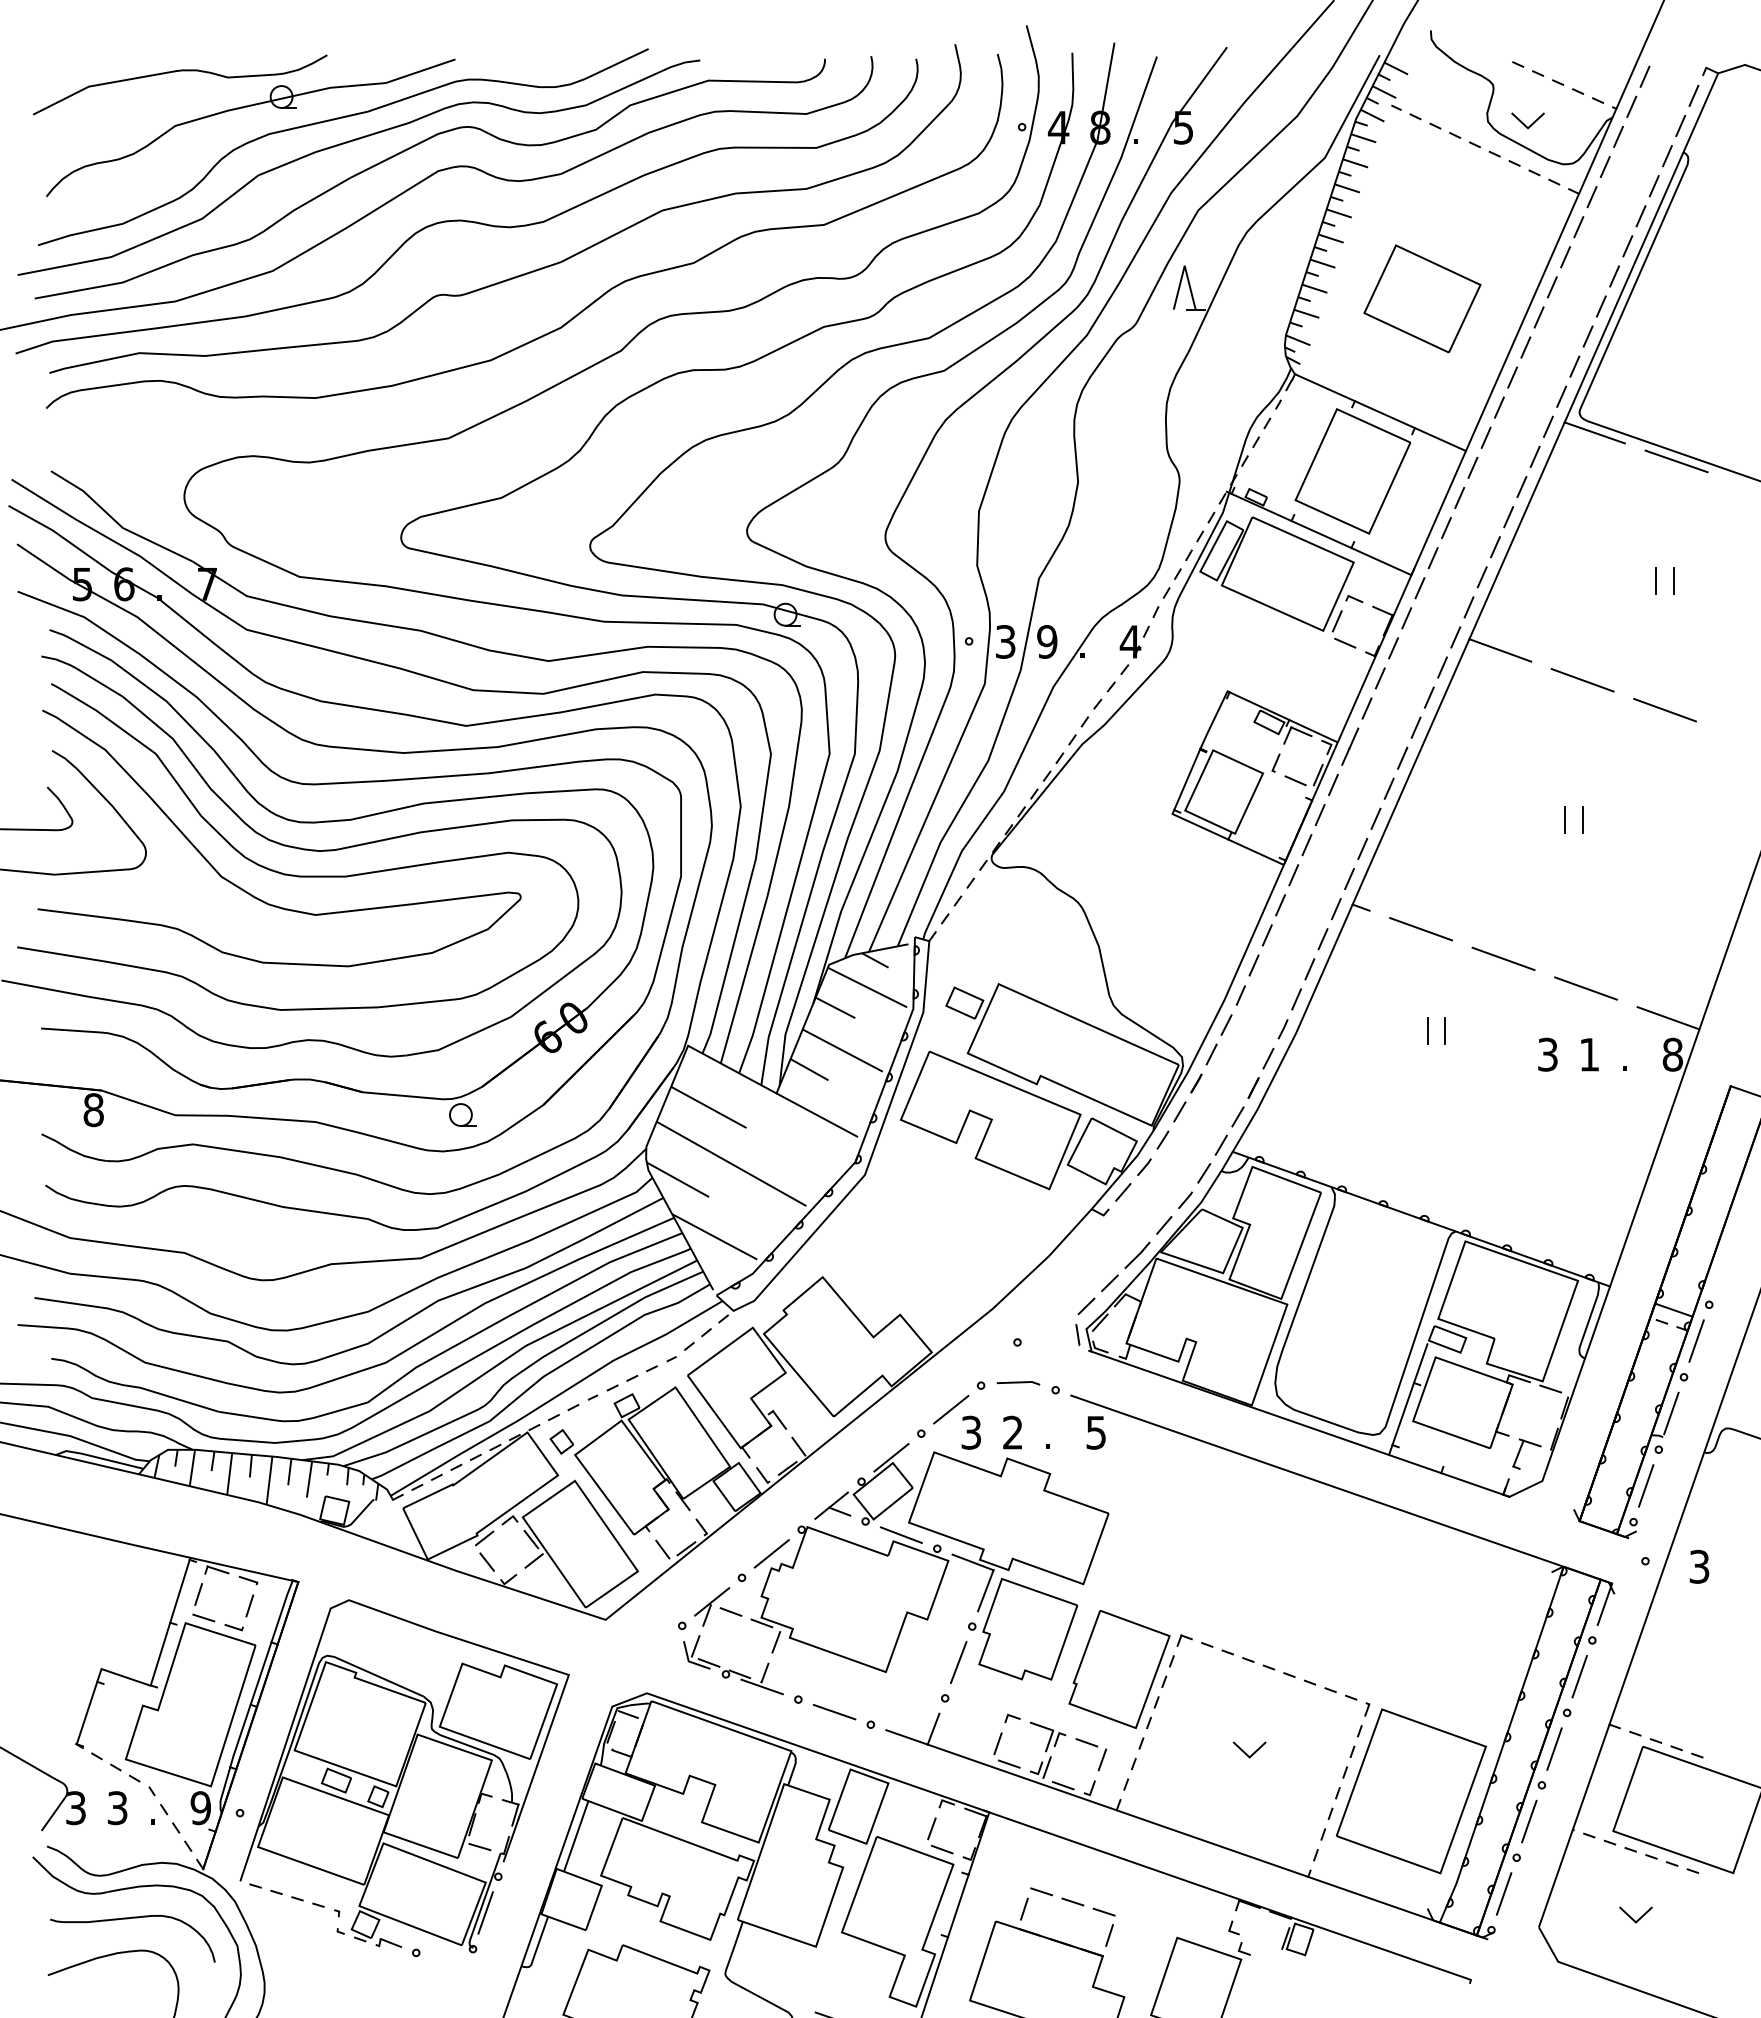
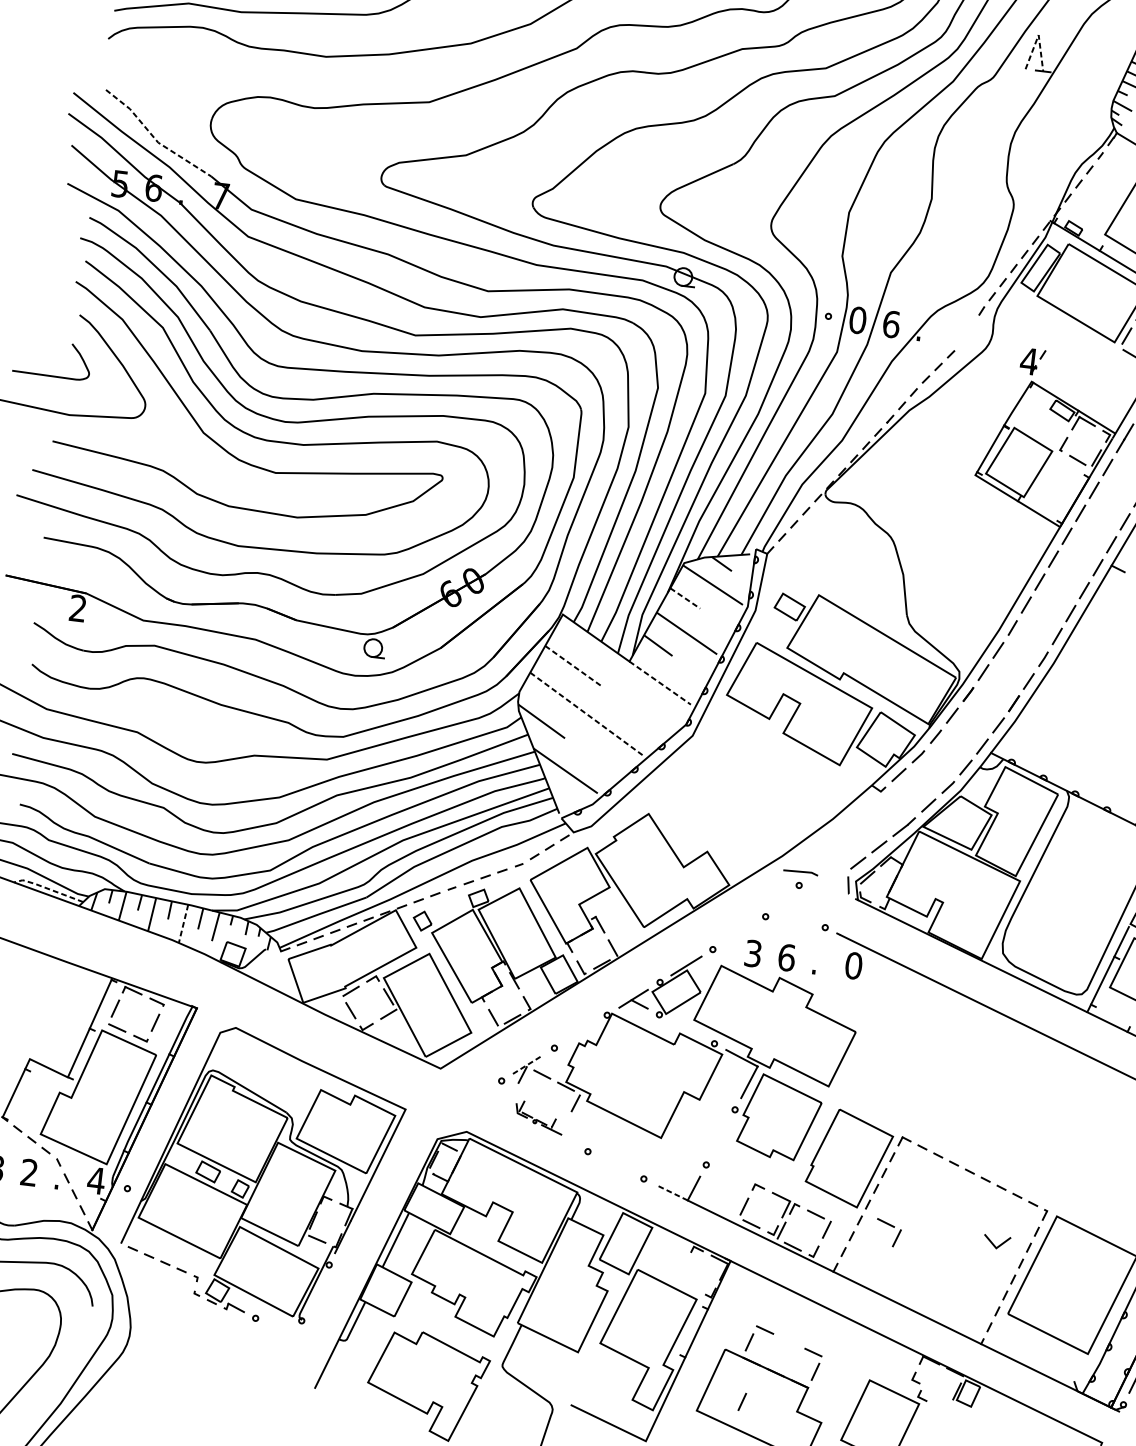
line: (1184, 265) -> (1038, 34), solid -> dashed
line: (117, 523) -> (154, 138), solid -> dashed
text: (1005, 641) -> (857, 320), 3 -> 0
text: (1047, 641) -> (891, 324), 9 -> 6
part: (1134, 641) -> (1032, 361), moved
line: (835, 1008) -> (685, 598), solid -> dashed
line: (708, 1107) -> (573, 666), solid -> dashed
text: (93, 1110) -> (77, 608), 8 -> 2
line: (817, 1115) -> (660, 683), solid -> dashed
line: (731, 1163) -> (586, 713), solid -> dashed
line: (1018, 1383) -> (800, 872), moved
line: (951, 1409) -> (739, 933), removed
text: (1013, 1432) -> (787, 957), 2 -> 6
text: (1096, 1432) -> (853, 965), 5 -> 0
line: (98, 1457) -> (48, 888), solid -> dashed
line: (269, 1481) -> (183, 924), solid -> dashed
line: (900, 1534) -> (686, 1028), removed
line: (771, 1553) -> (580, 1031), removed
line: (712, 1601) -> (528, 1064), solid -> dashed
line: (958, 1662) -> (720, 1137), removed
part: (733, 1665) -> (539, 1117), size x0.6
line: (834, 1711) -> (615, 1164), removed
line: (907, 1737) -> (672, 1192), solid -> dashed
part: (1180, 1746) -> (891, 1226), added
line: (1245, 1752) -> (993, 1243), moved
text: (117, 1808) -> (29, 1172), 3 -> 2
text: (200, 1808) -> (96, 1181), 9 -> 4
part: (931, 1833) -> (682, 1272), removed
line: (1072, 1901) -> (788, 1340), removed
line: (485, 1912) -> (315, 1292), removed
line: (1024, 1982) -> (742, 1401), added

